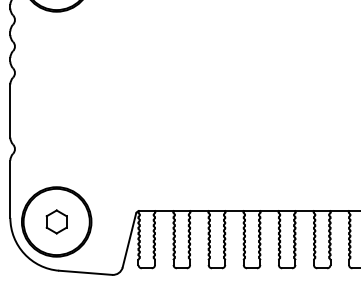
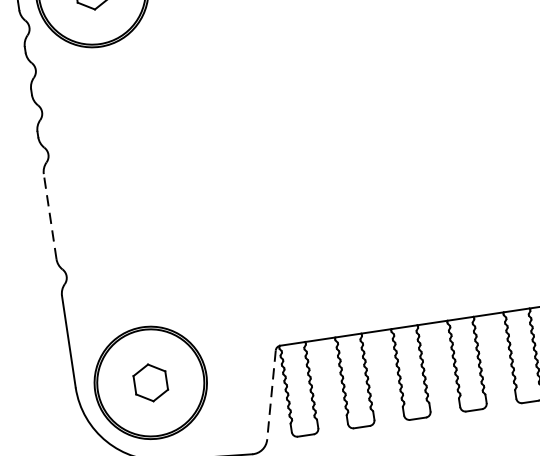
line: (10, 111) -> (50, 217), solid -> dashed
line: (129, 240) -> (271, 395), solid -> dashed

